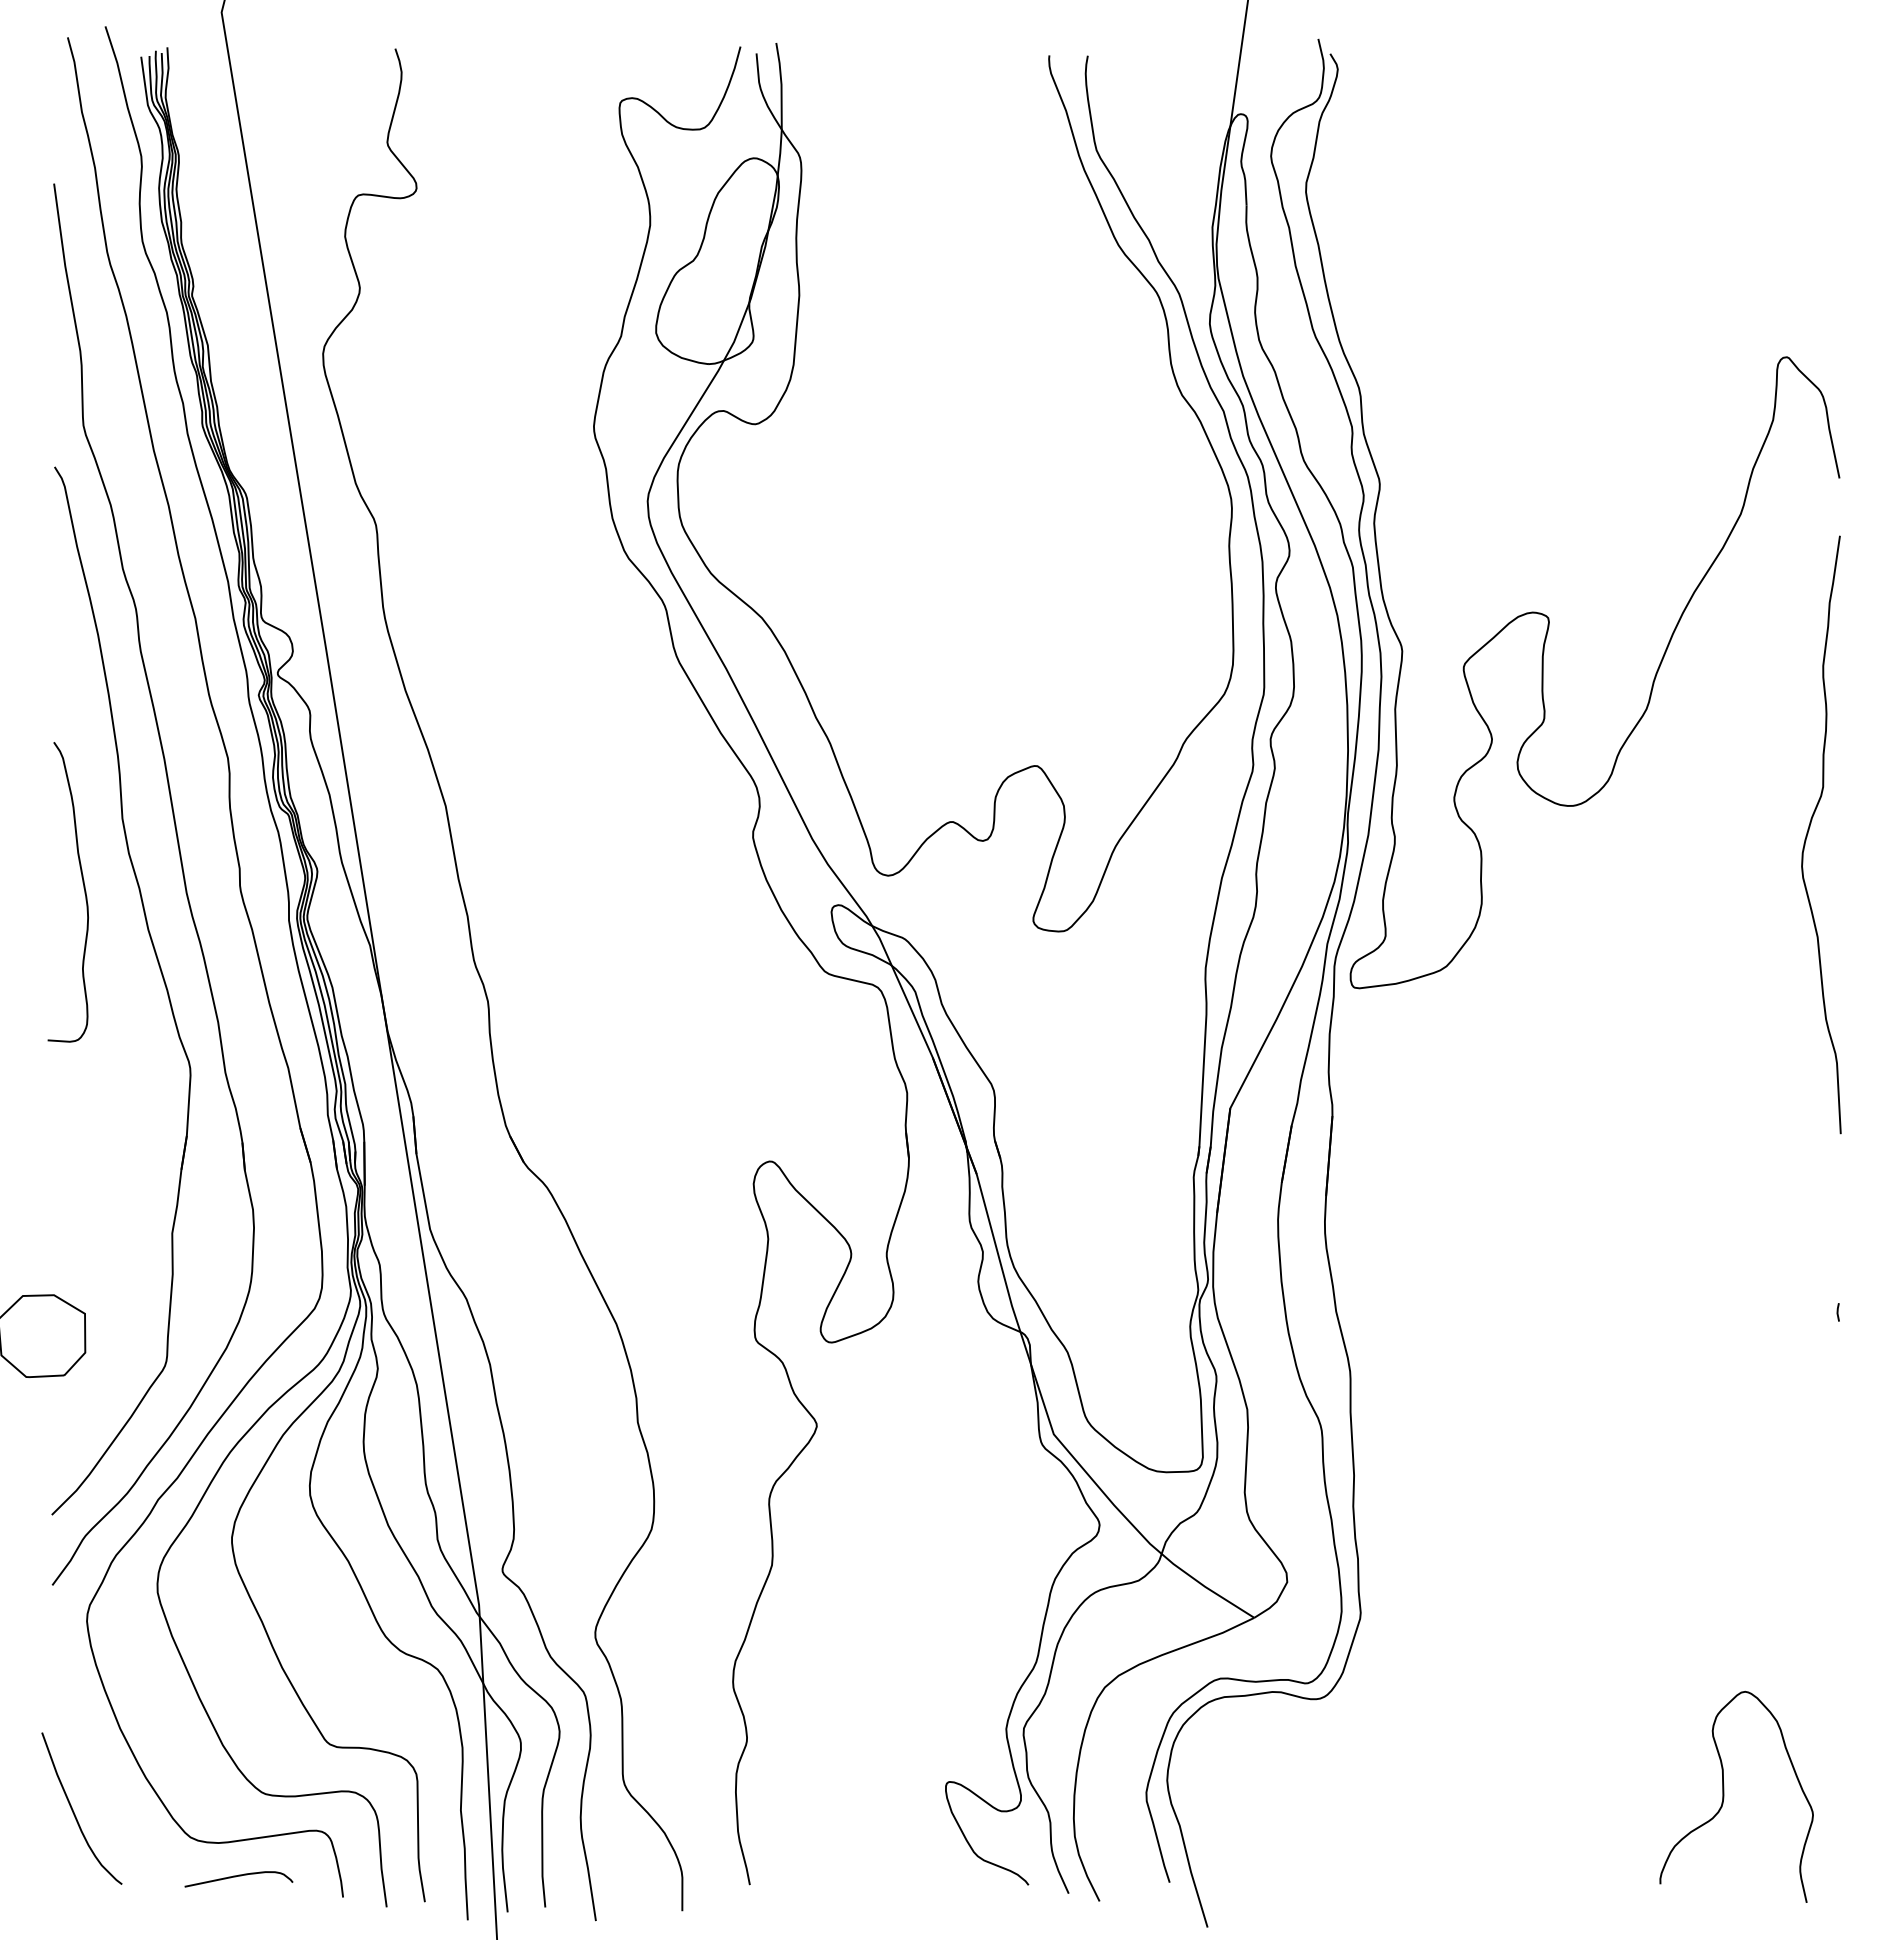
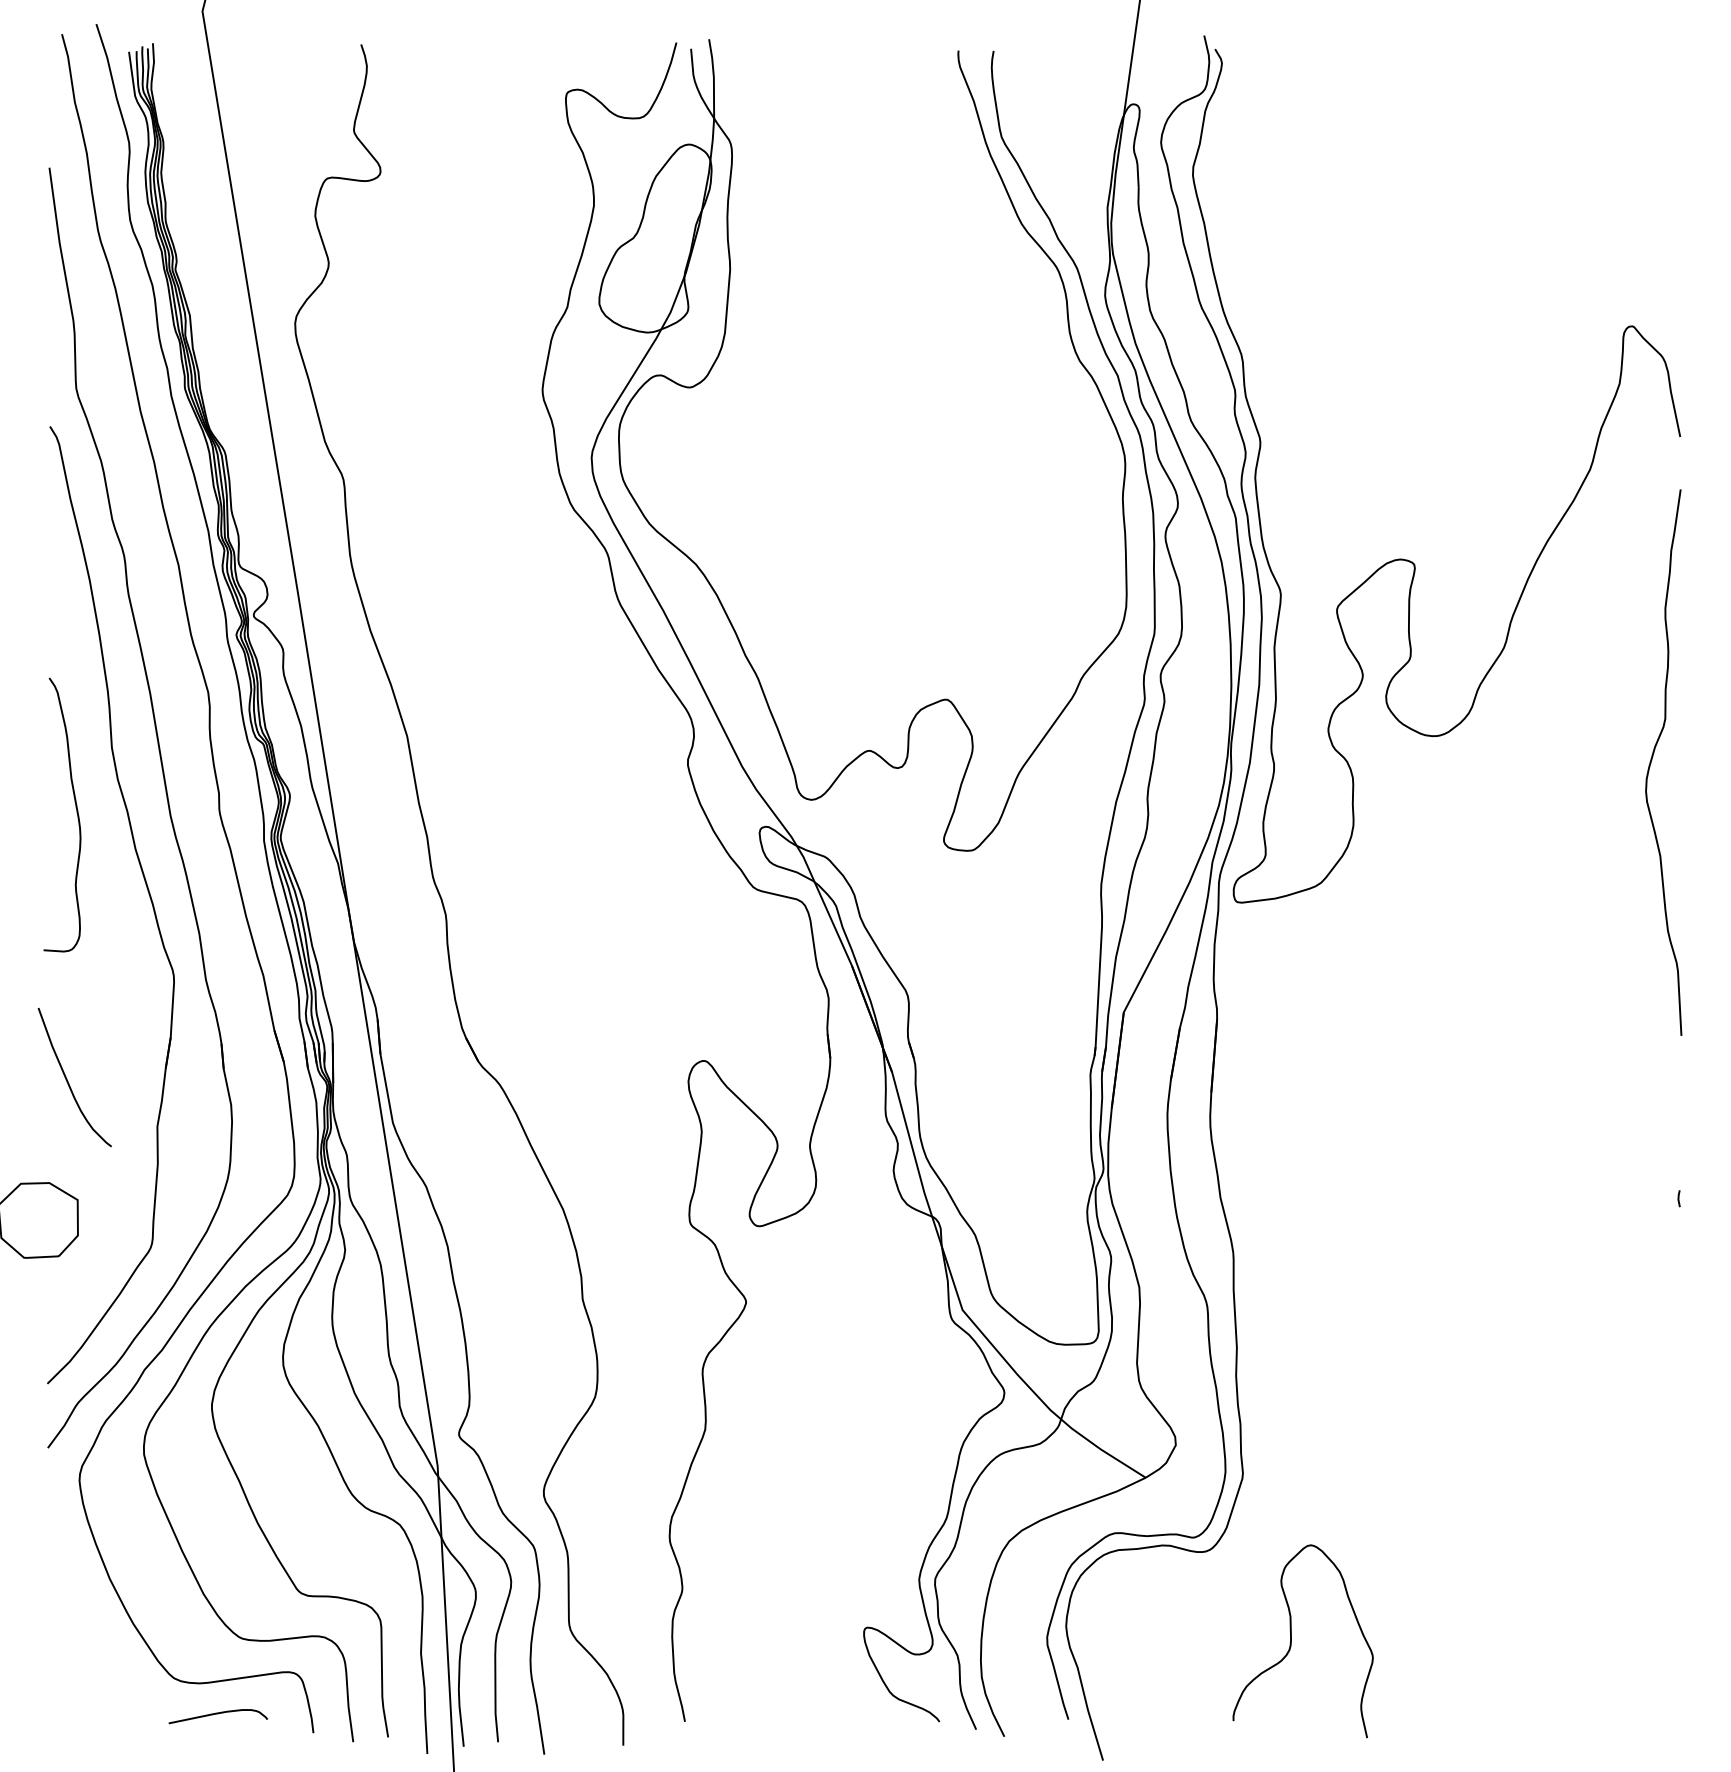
curve: (1724, 1796) -> (1292, 1640), moved
curve: (74, 1811) -> (68, 1080), moved

